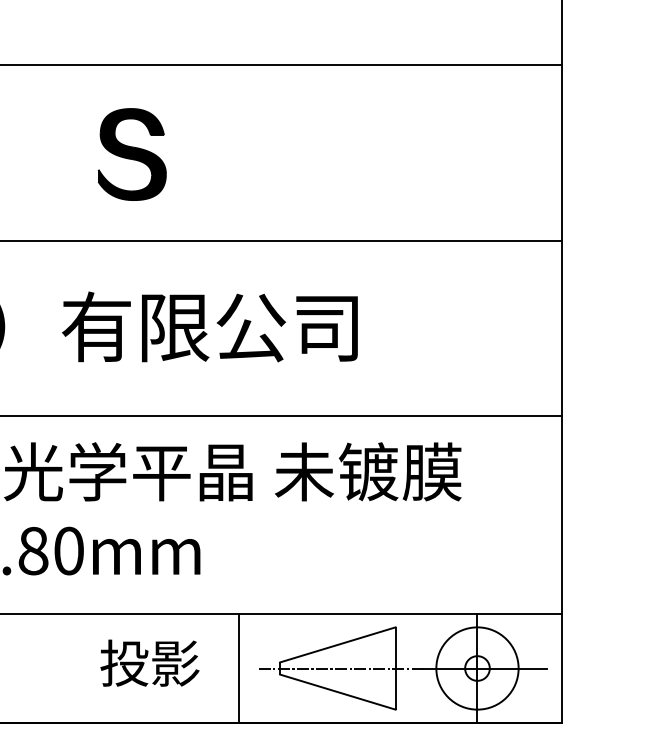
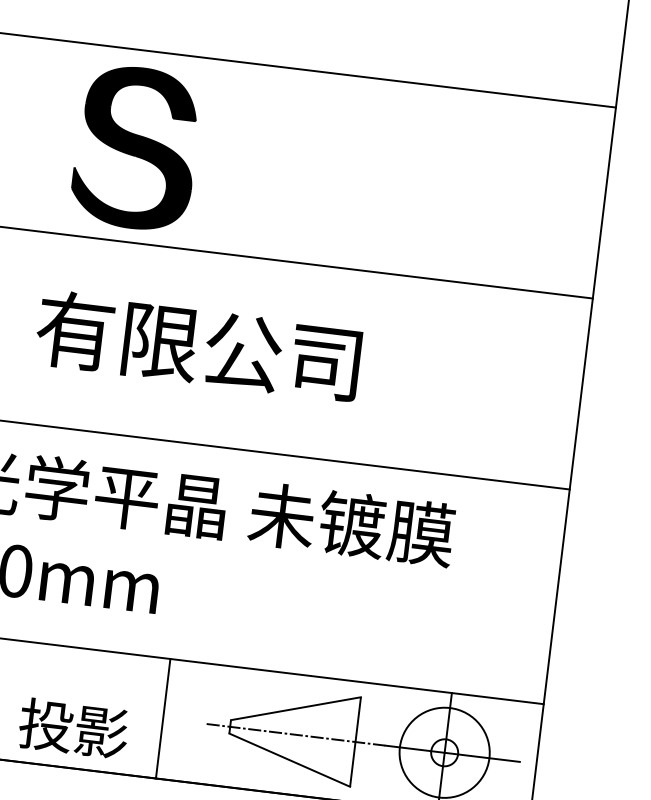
part: (132, 154) -> (136, 148), size x1.6
text: (149, 662) -> (73, 727), moved
line: (238, 668) -> (162, 718), moved

